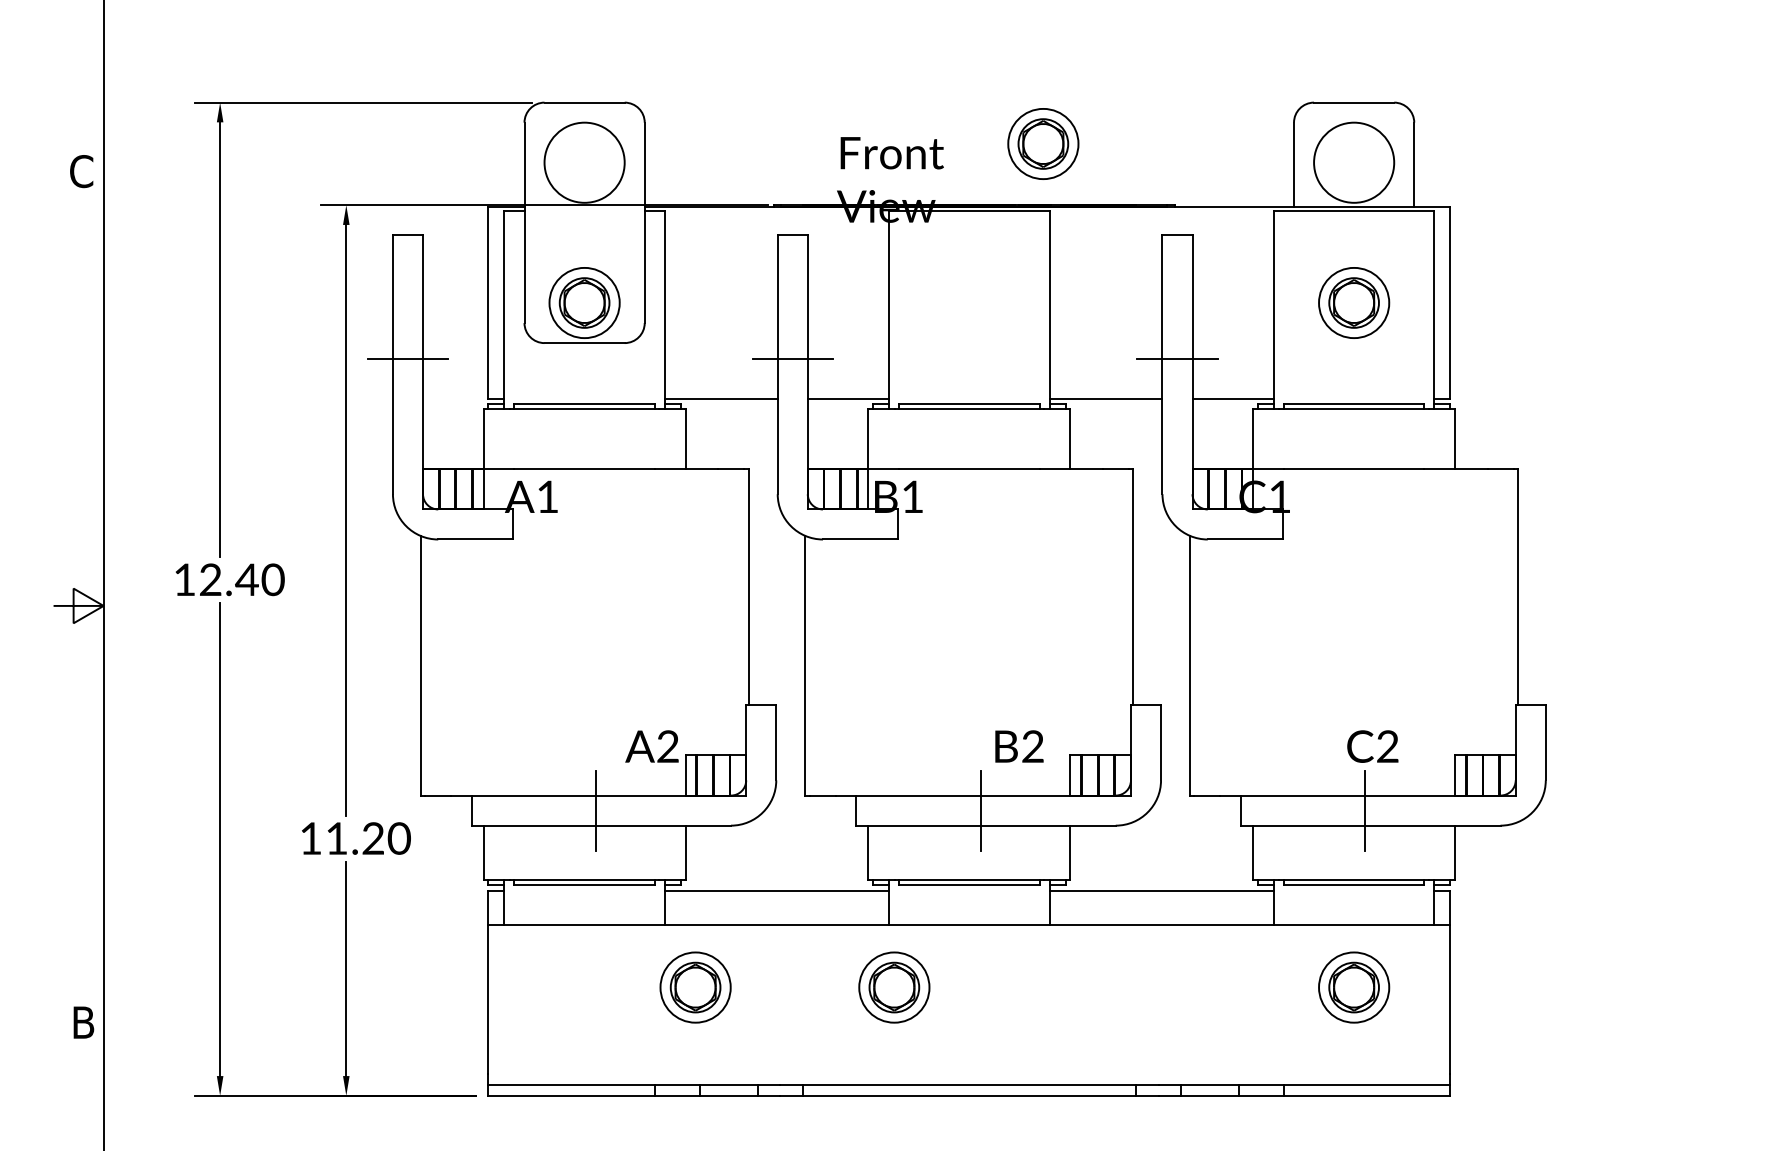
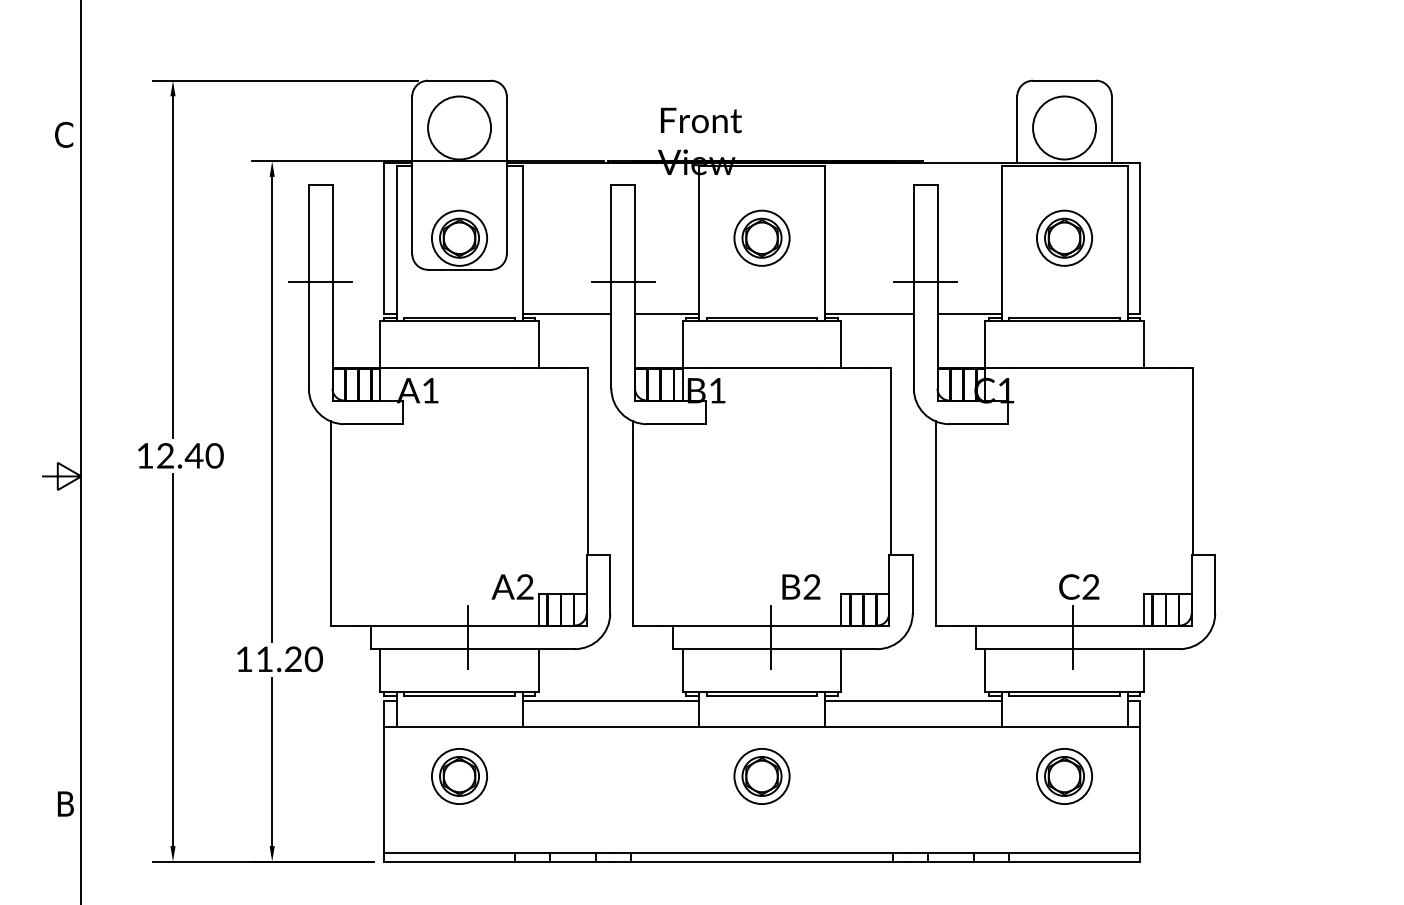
part: (1043, 143) -> (762, 237), moved
part: (695, 987) -> (459, 776), moved
part: (894, 987) -> (762, 776), moved

